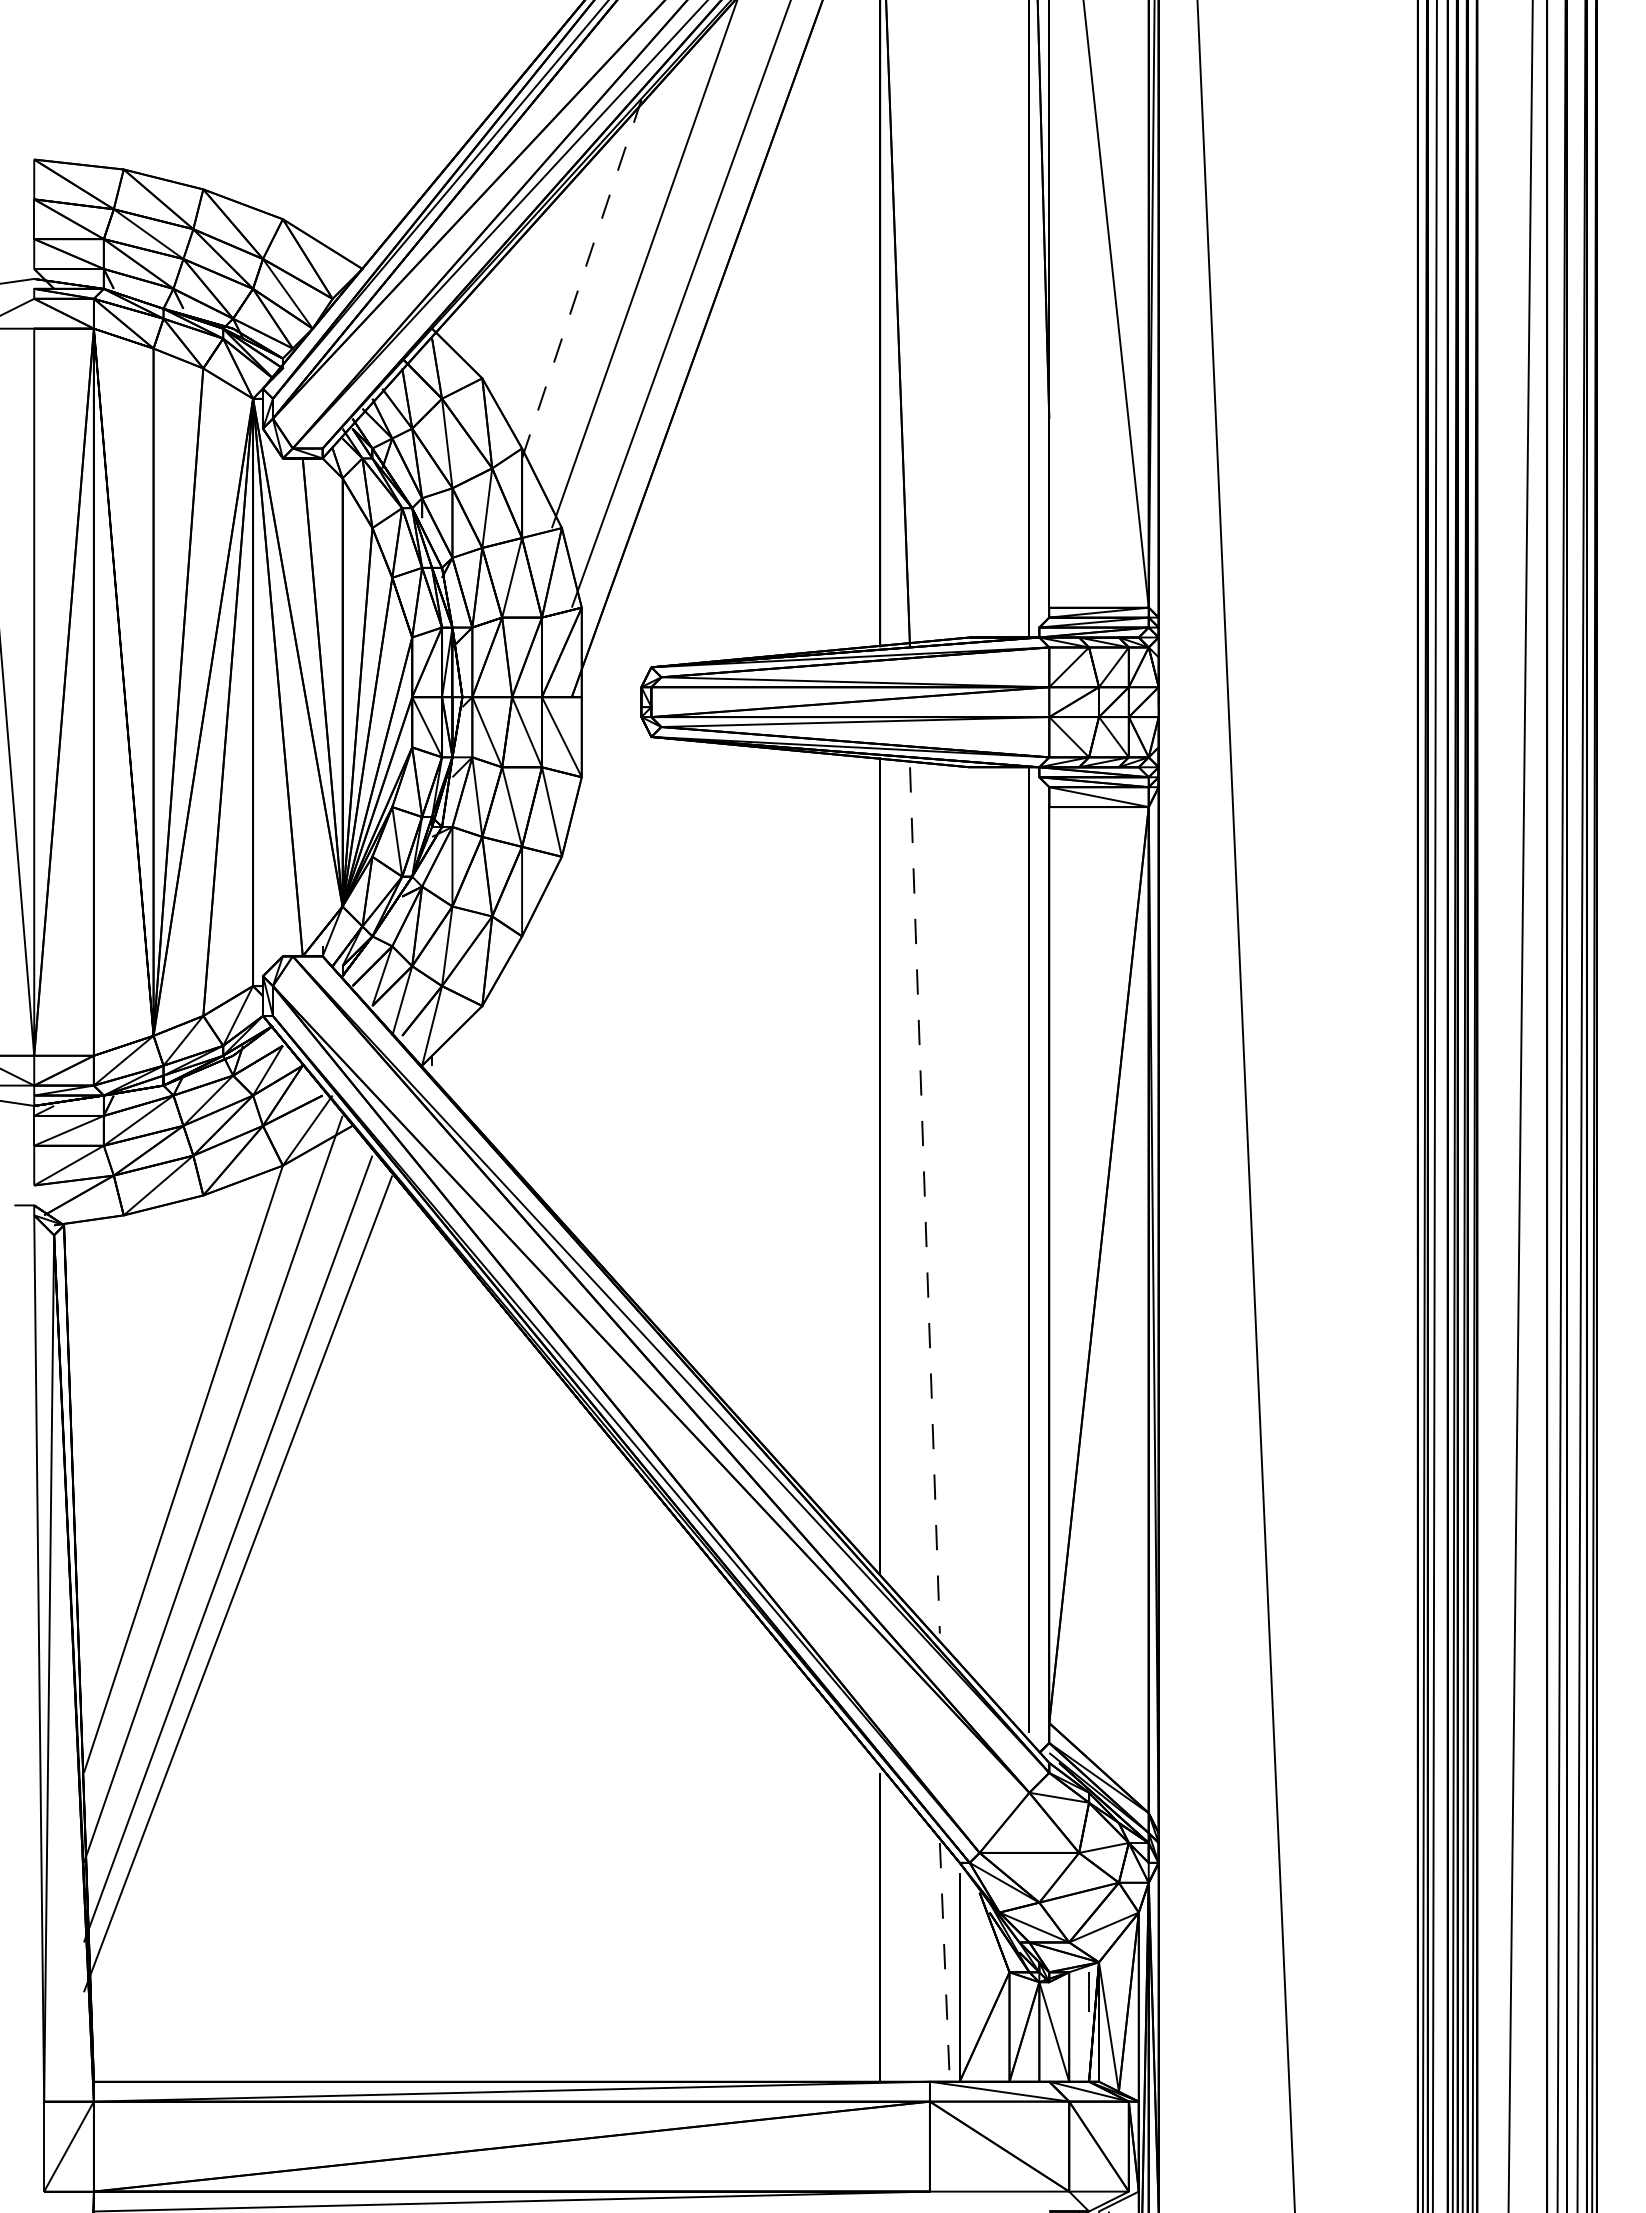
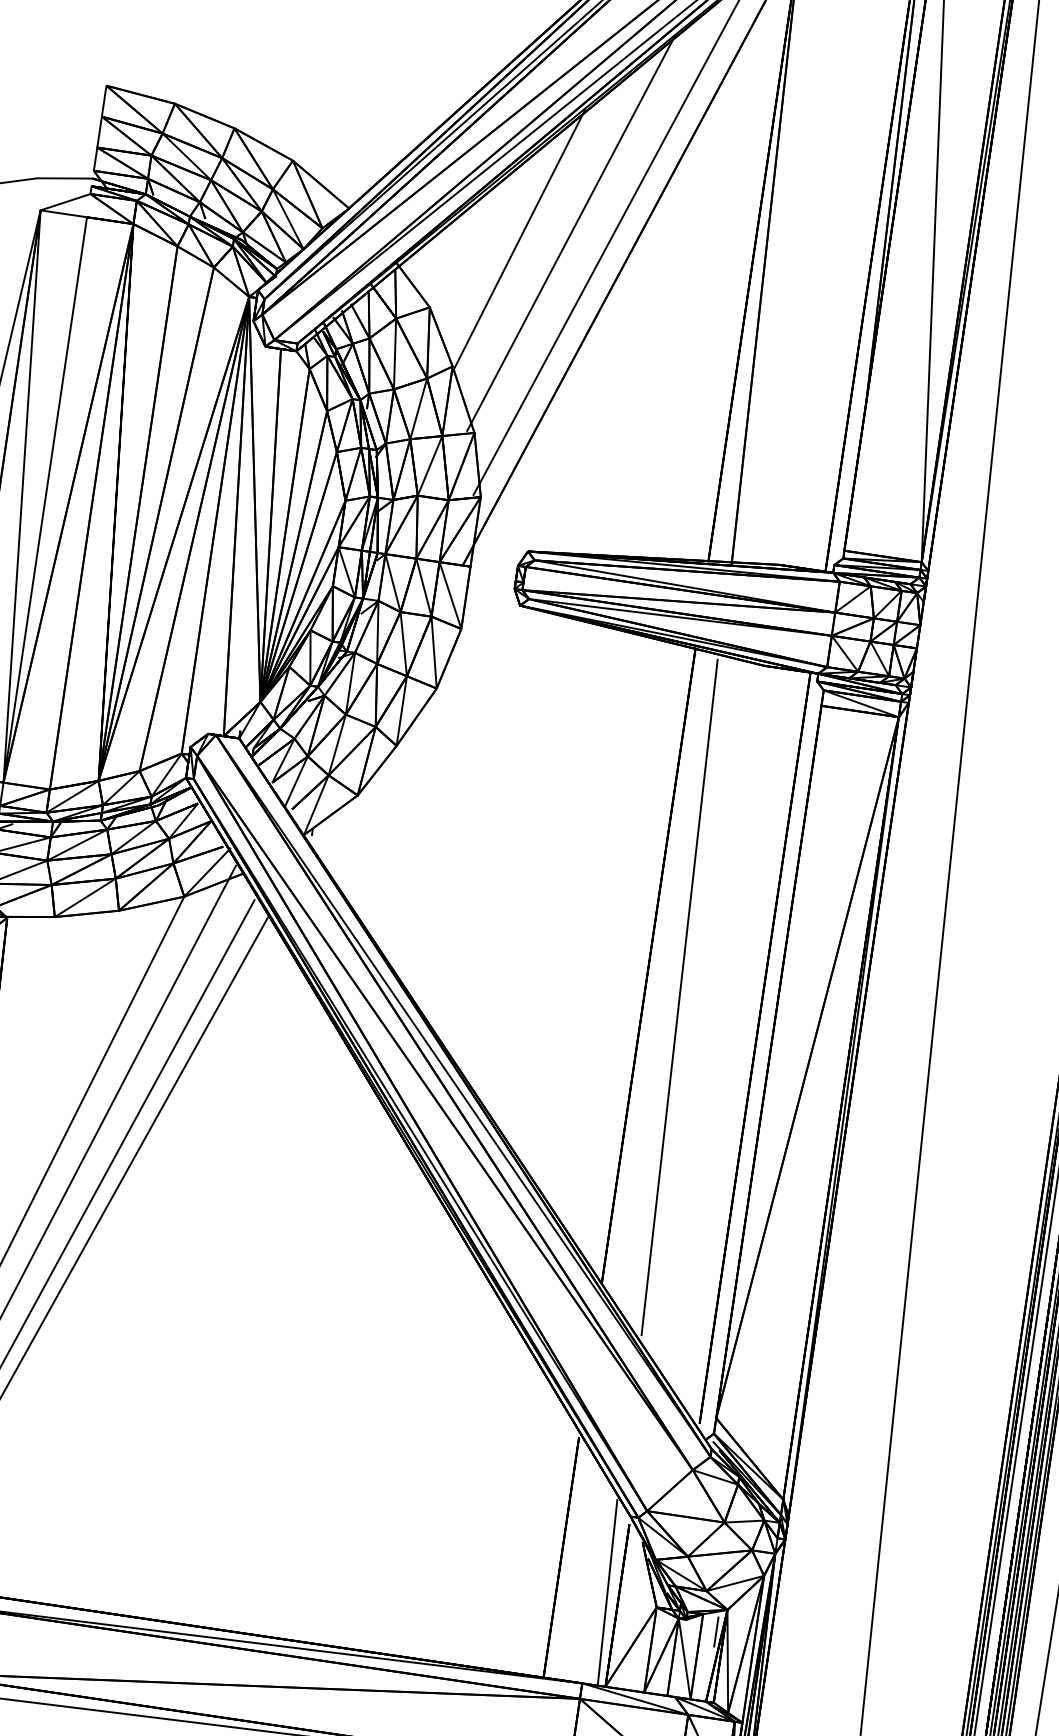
line: (581, 279) -> (518, 241), dashed -> solid
line: (924, 1200) -> (679, 997), dashed -> solid
line: (944, 1962) -> (607, 1592), dashed -> solid

